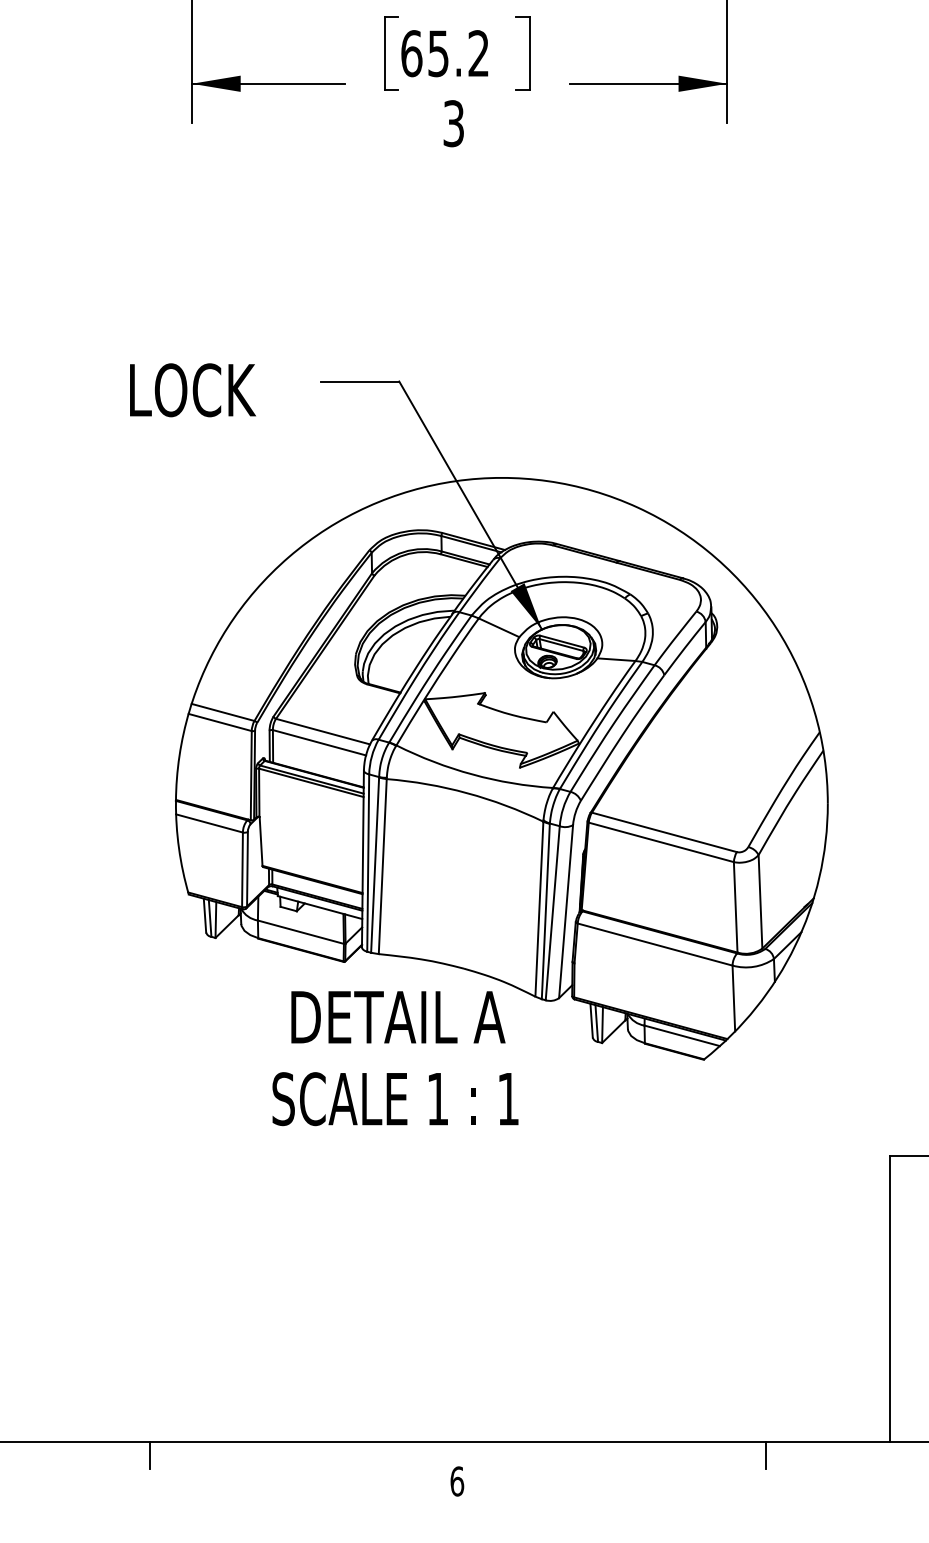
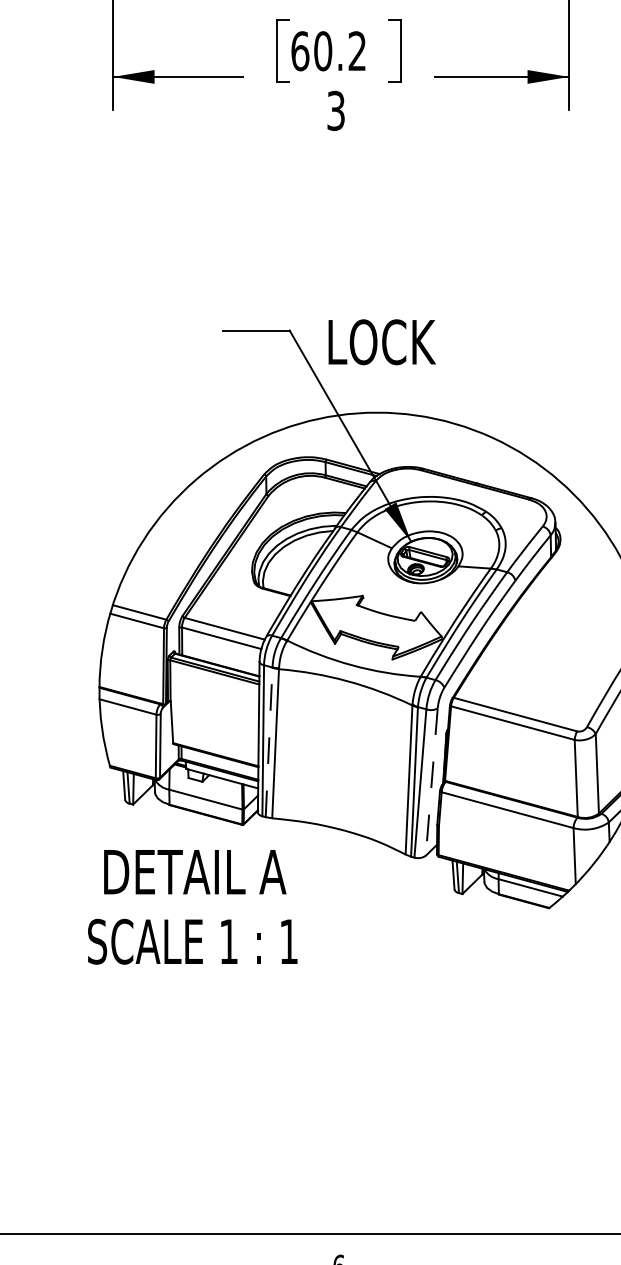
text: (438, 53) -> (323, 51), 65.2 -> 60.2
text: (192, 390) -> (381, 342), moved
line: (375, 865) -> (269, 742), solid -> dashed
line: (566, 911) -> (432, 781), solid -> dashed
text: (395, 1058) -> (192, 907), moved
line: (149, 1455) -> (76, 1245), removed
line: (765, 1455) -> (601, 1245), removed

